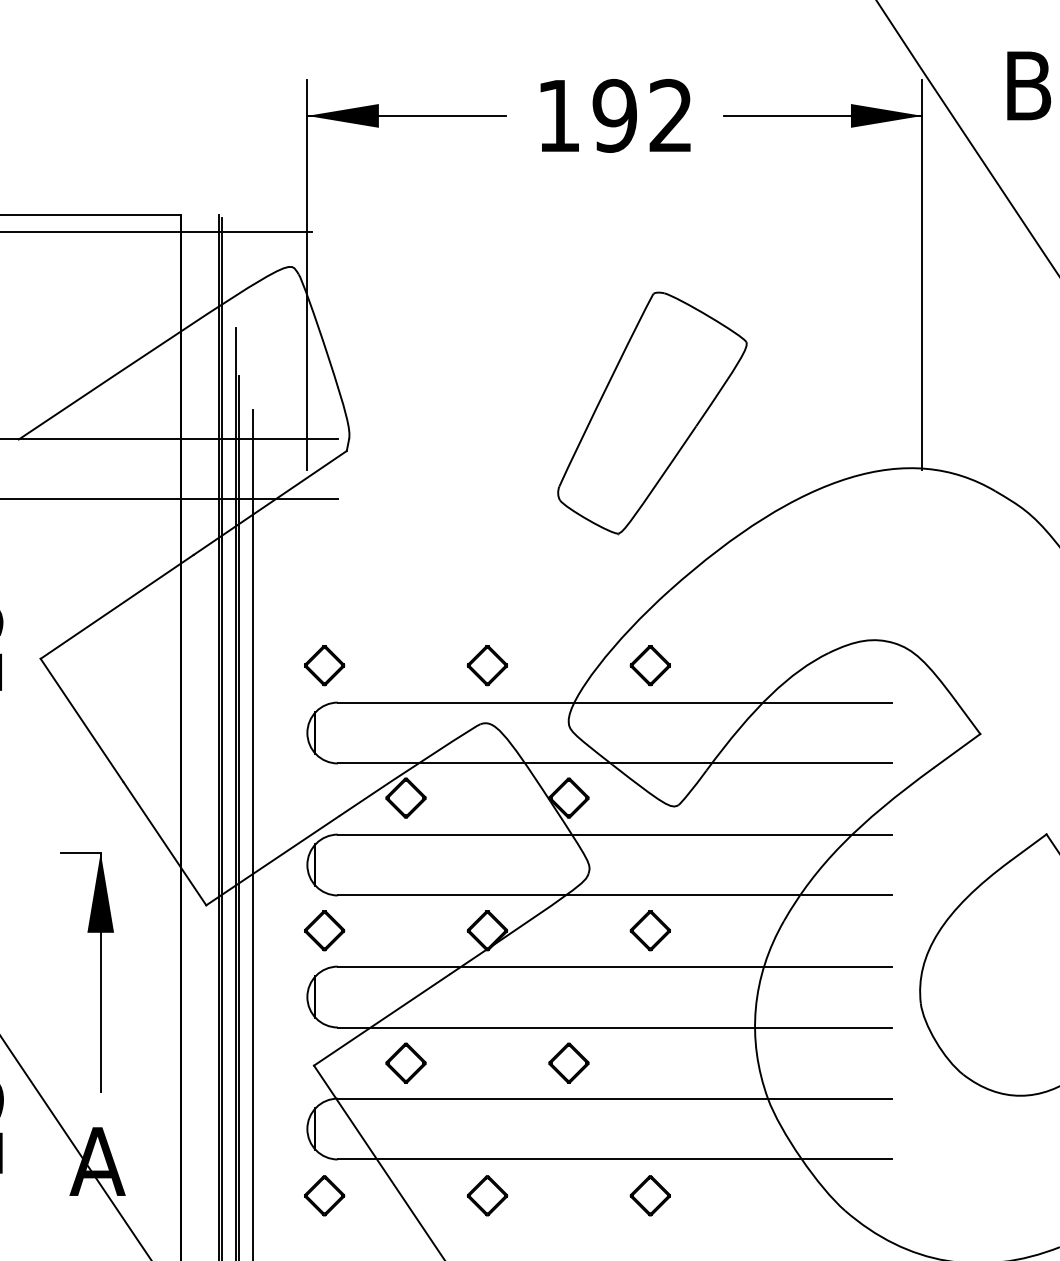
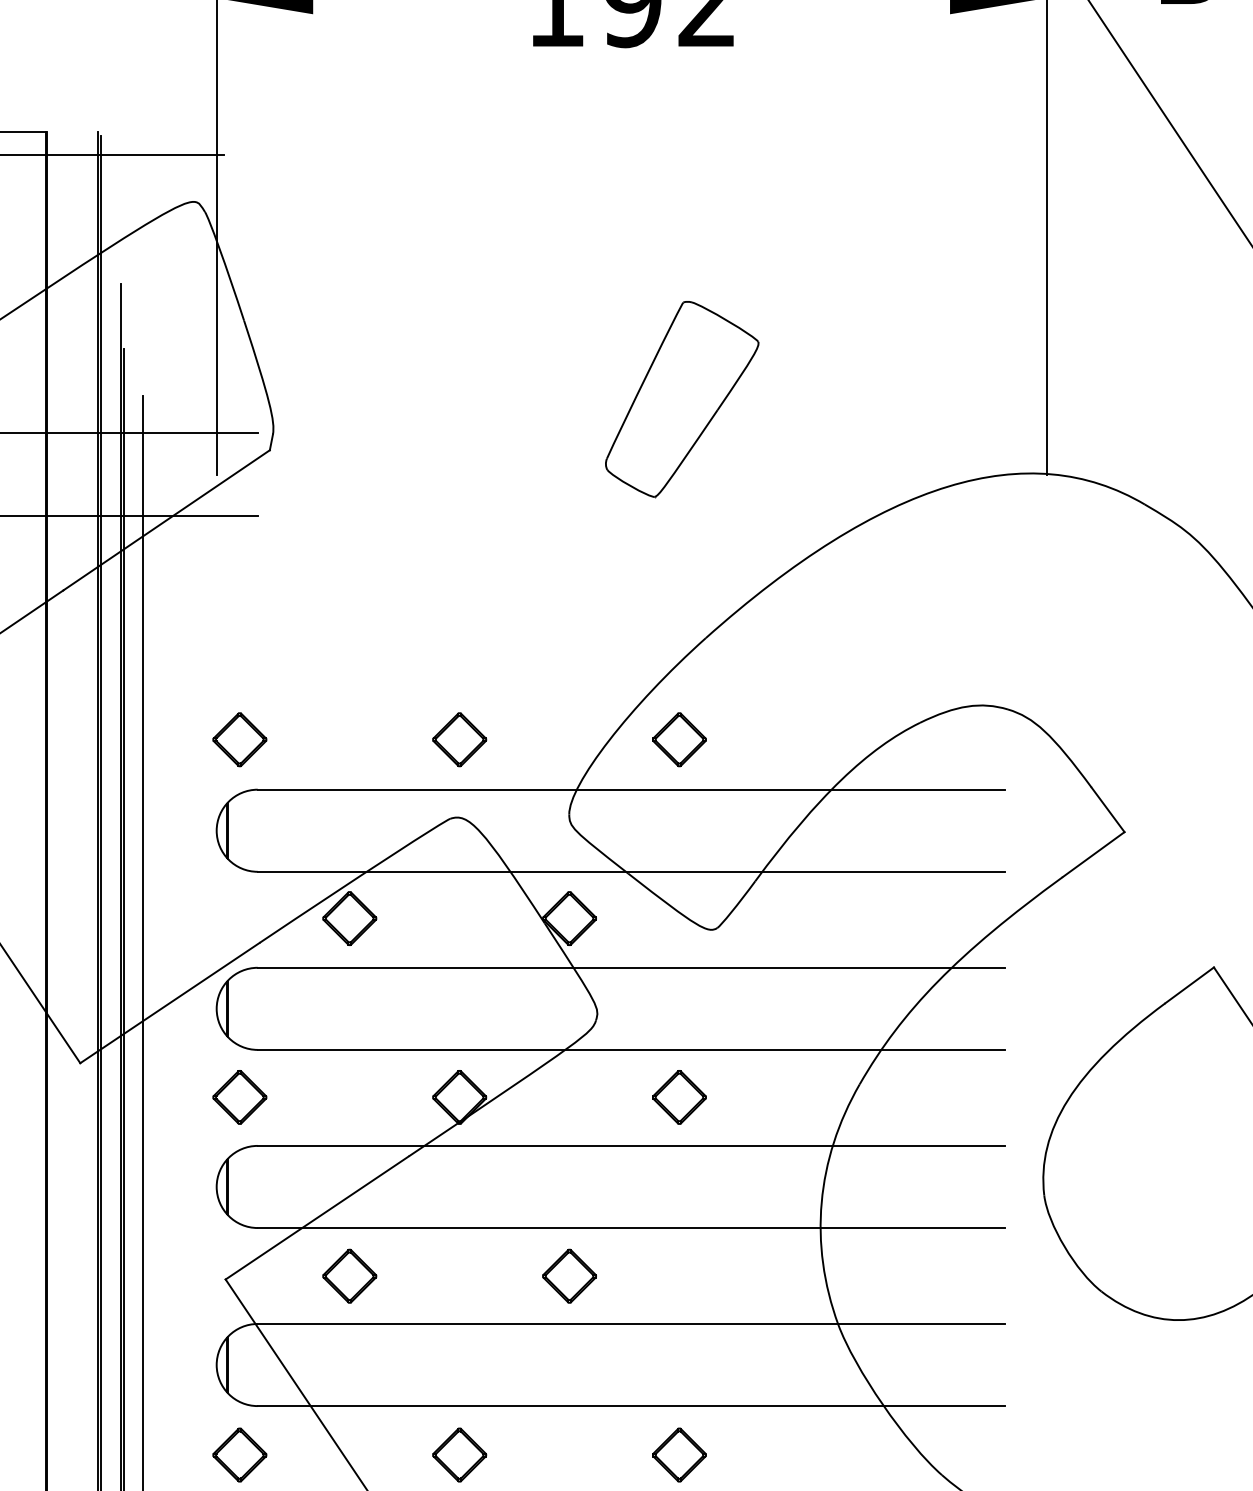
part: (652, 413) -> (682, 399), size x0.6

